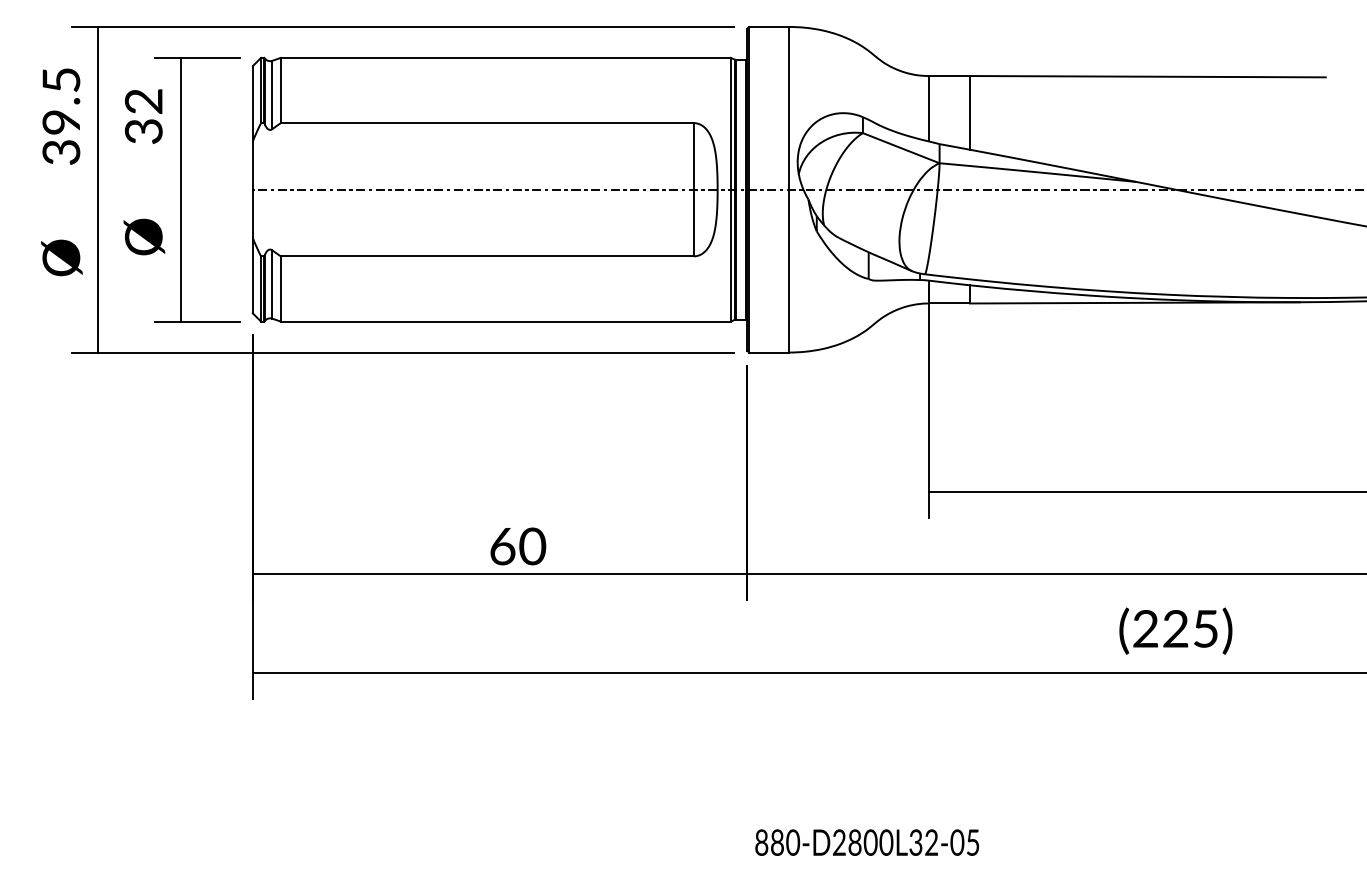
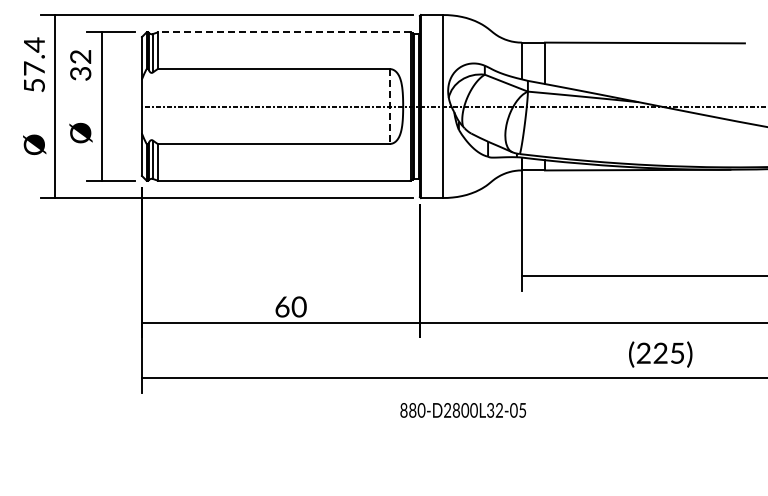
line: (504, 58) -> (283, 32), solid -> dashed
text: (59, 114) -> (33, 64), 39.5 -> 57.4
line: (693, 191) -> (389, 107), solid -> dashed
text: (865, 842) -> (462, 410), moved

